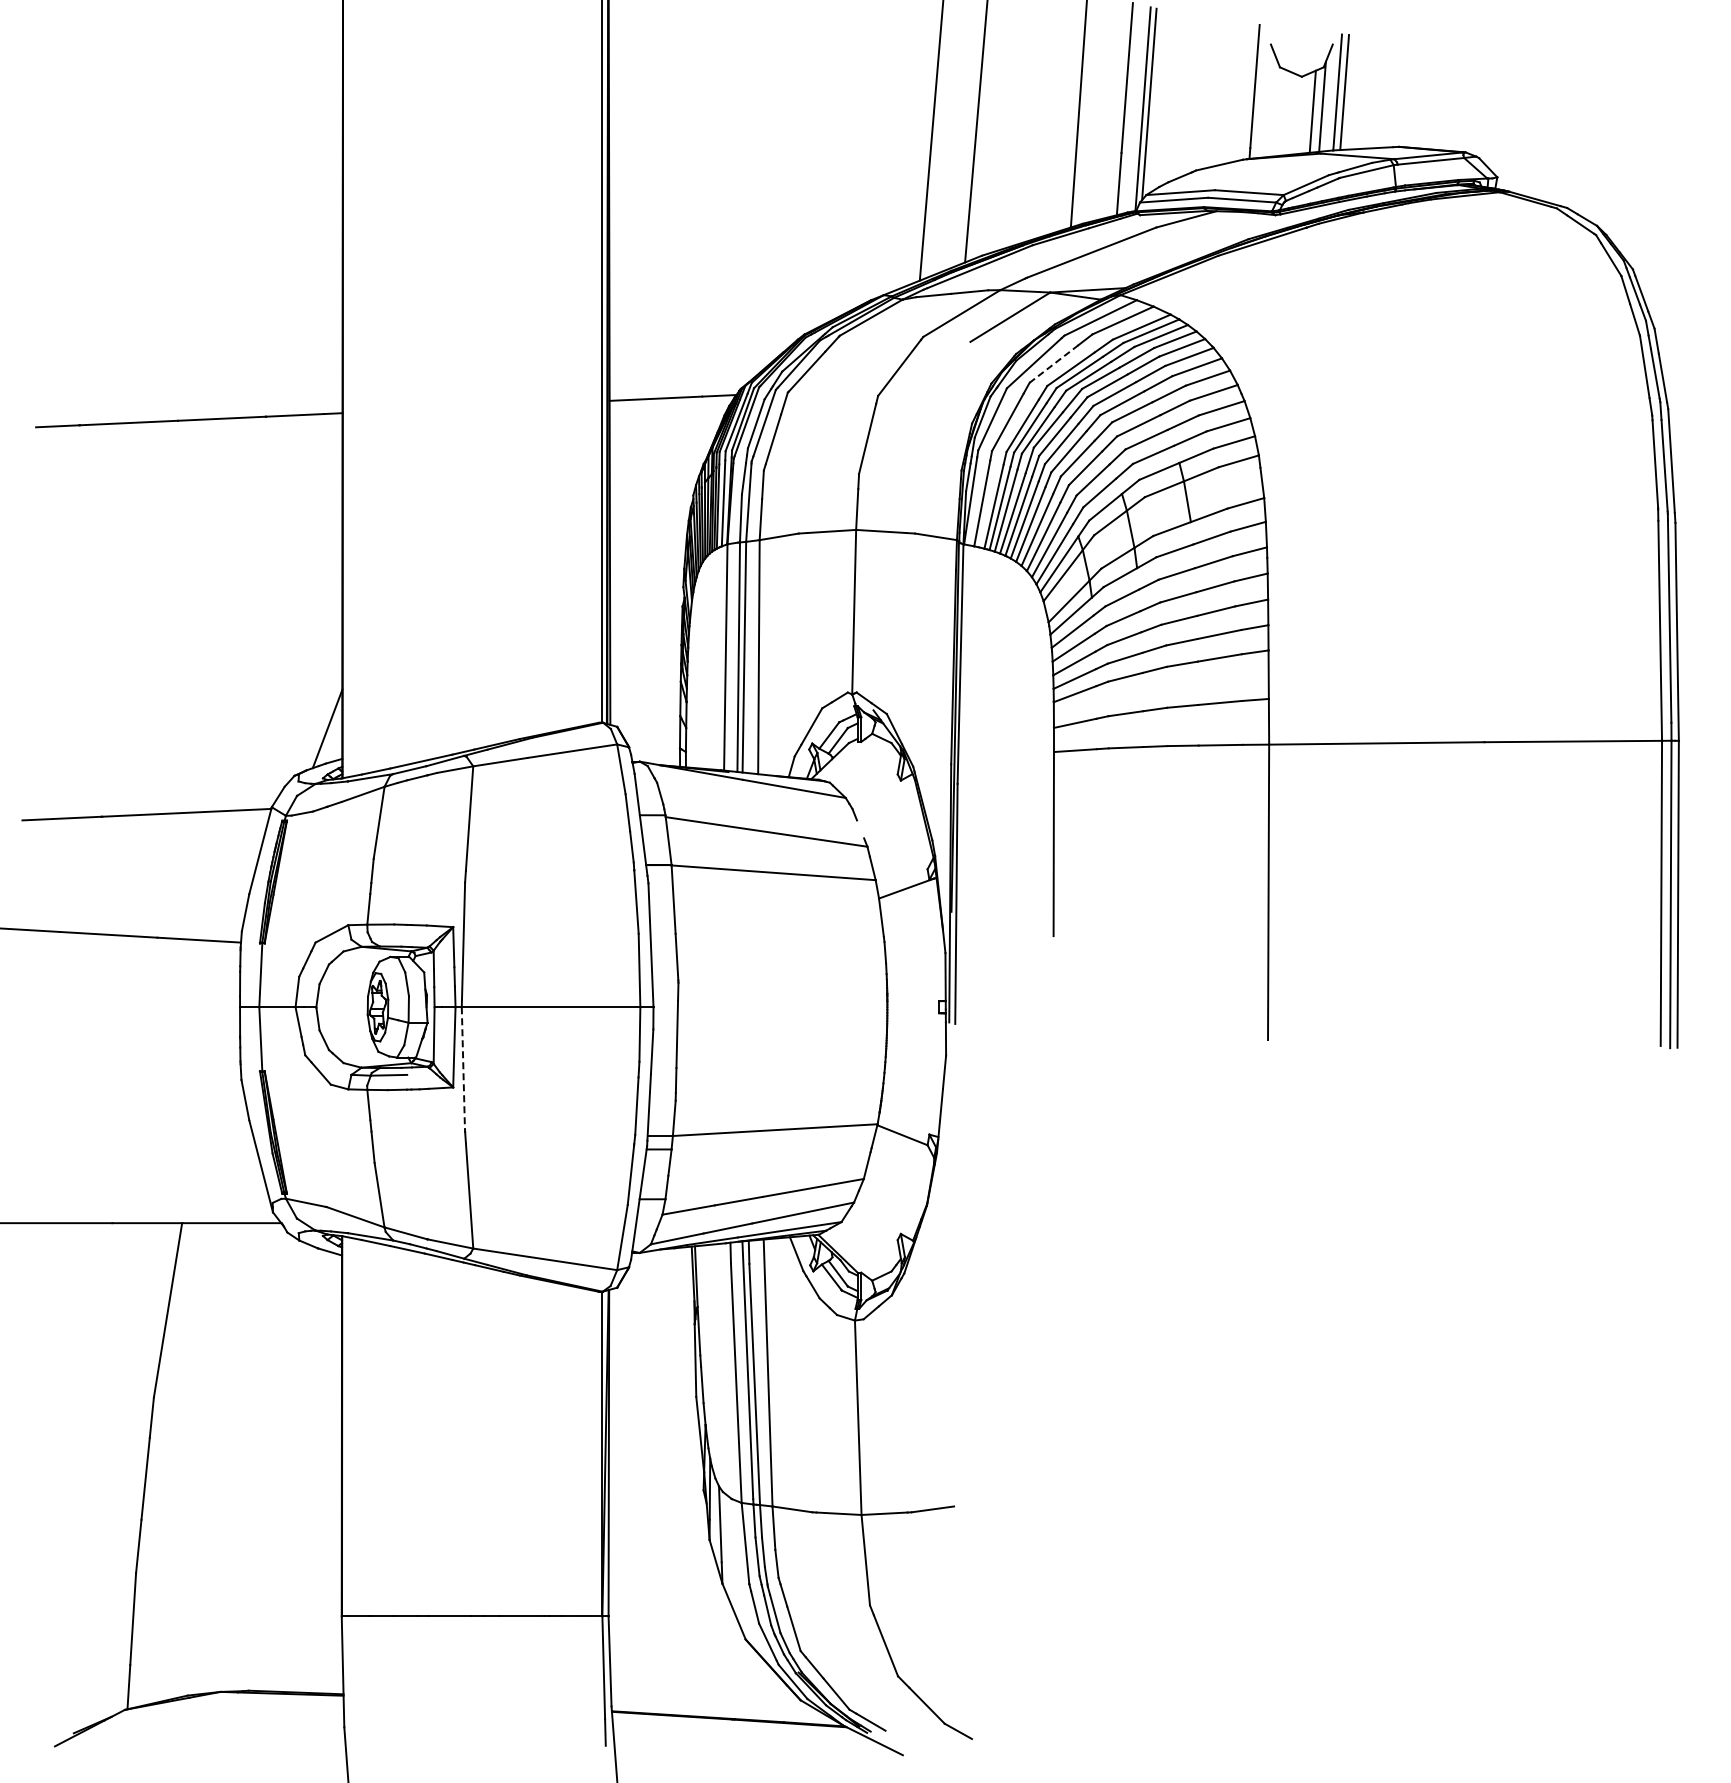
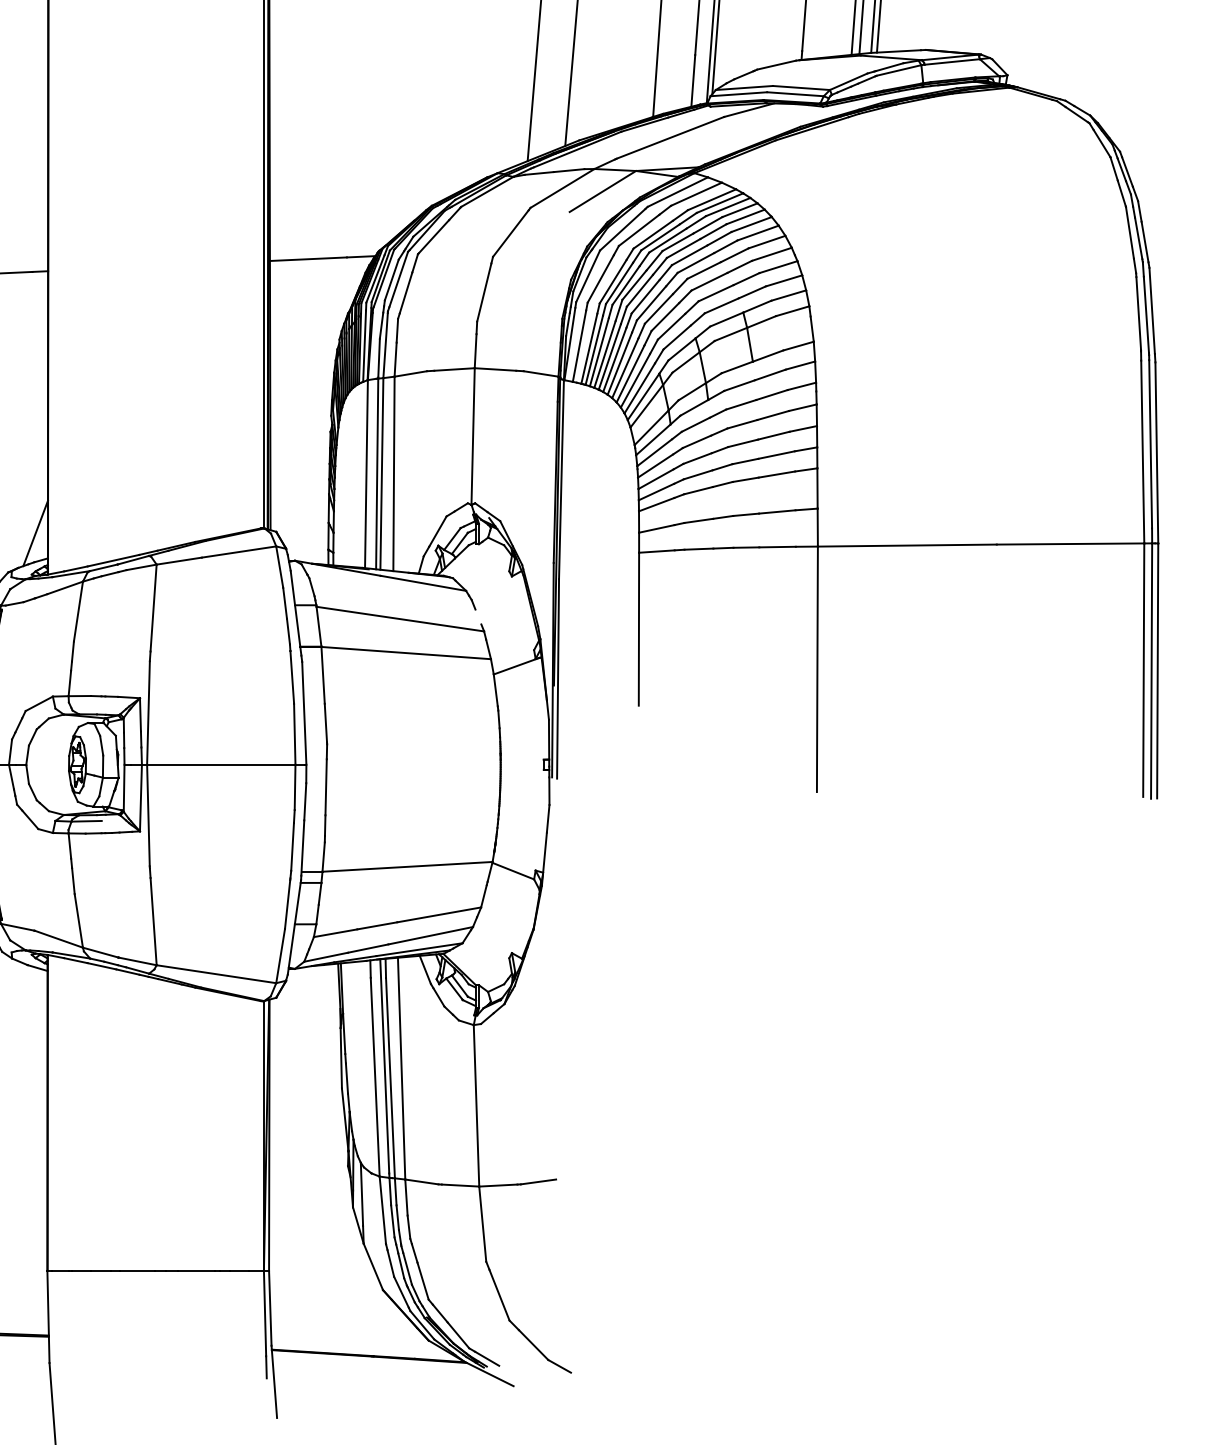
line: (1054, 363) -> (639, 229), dashed -> solid
line: (463, 1068) -> (148, 815), dashed -> solid

